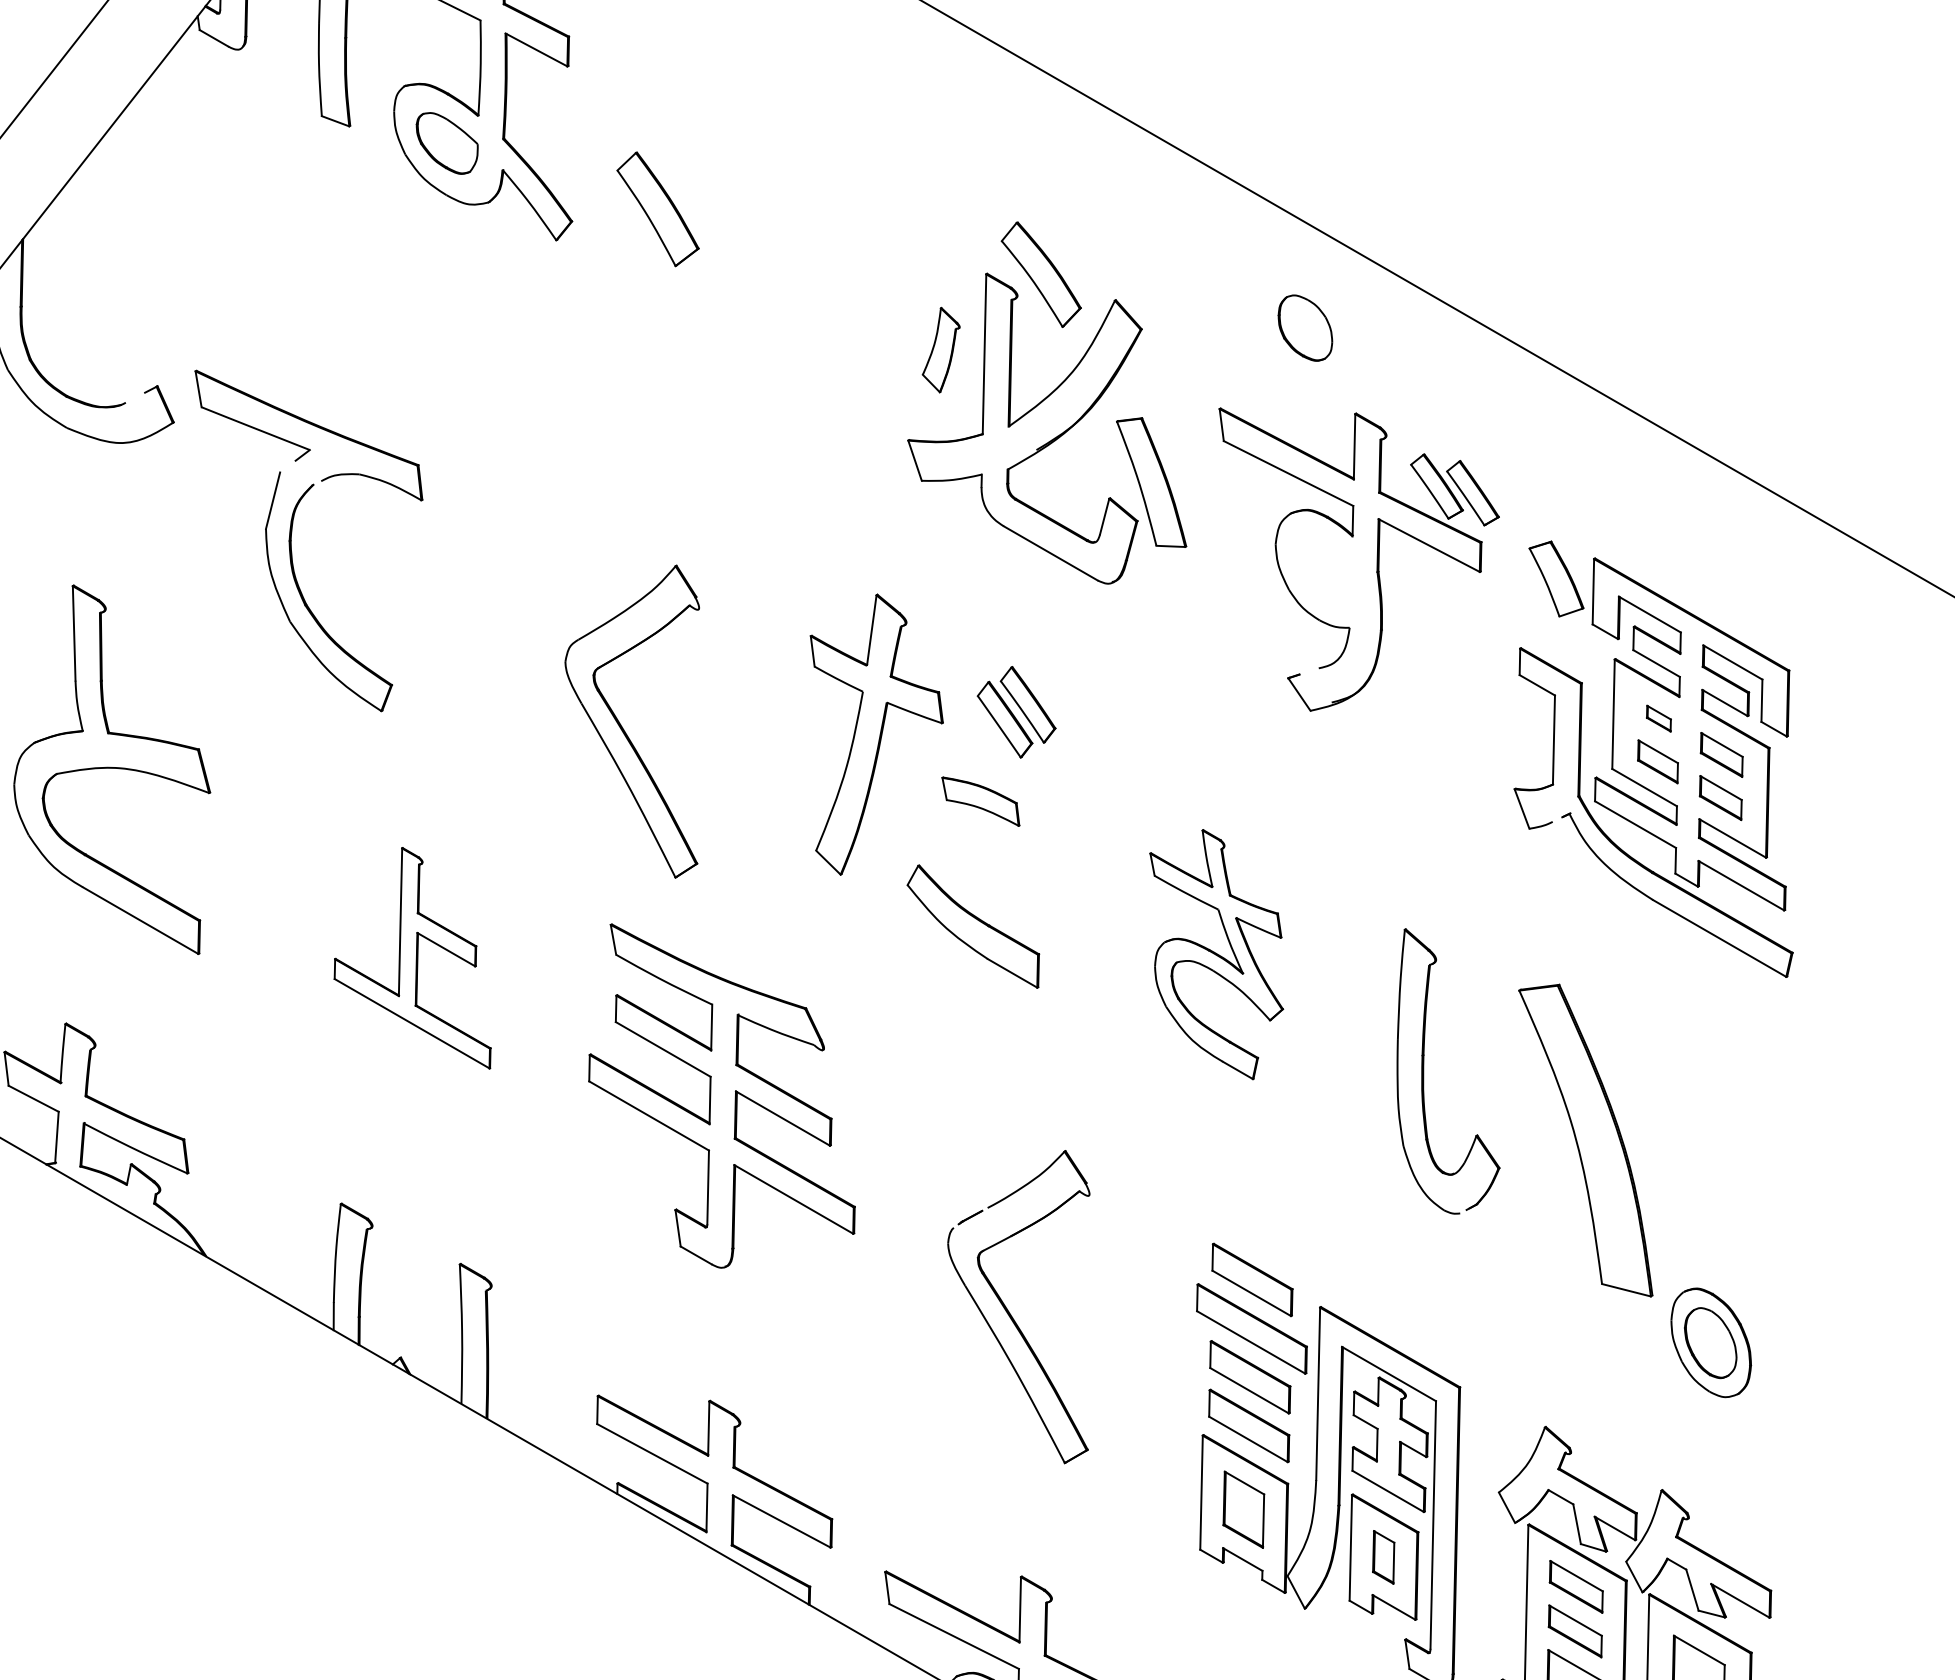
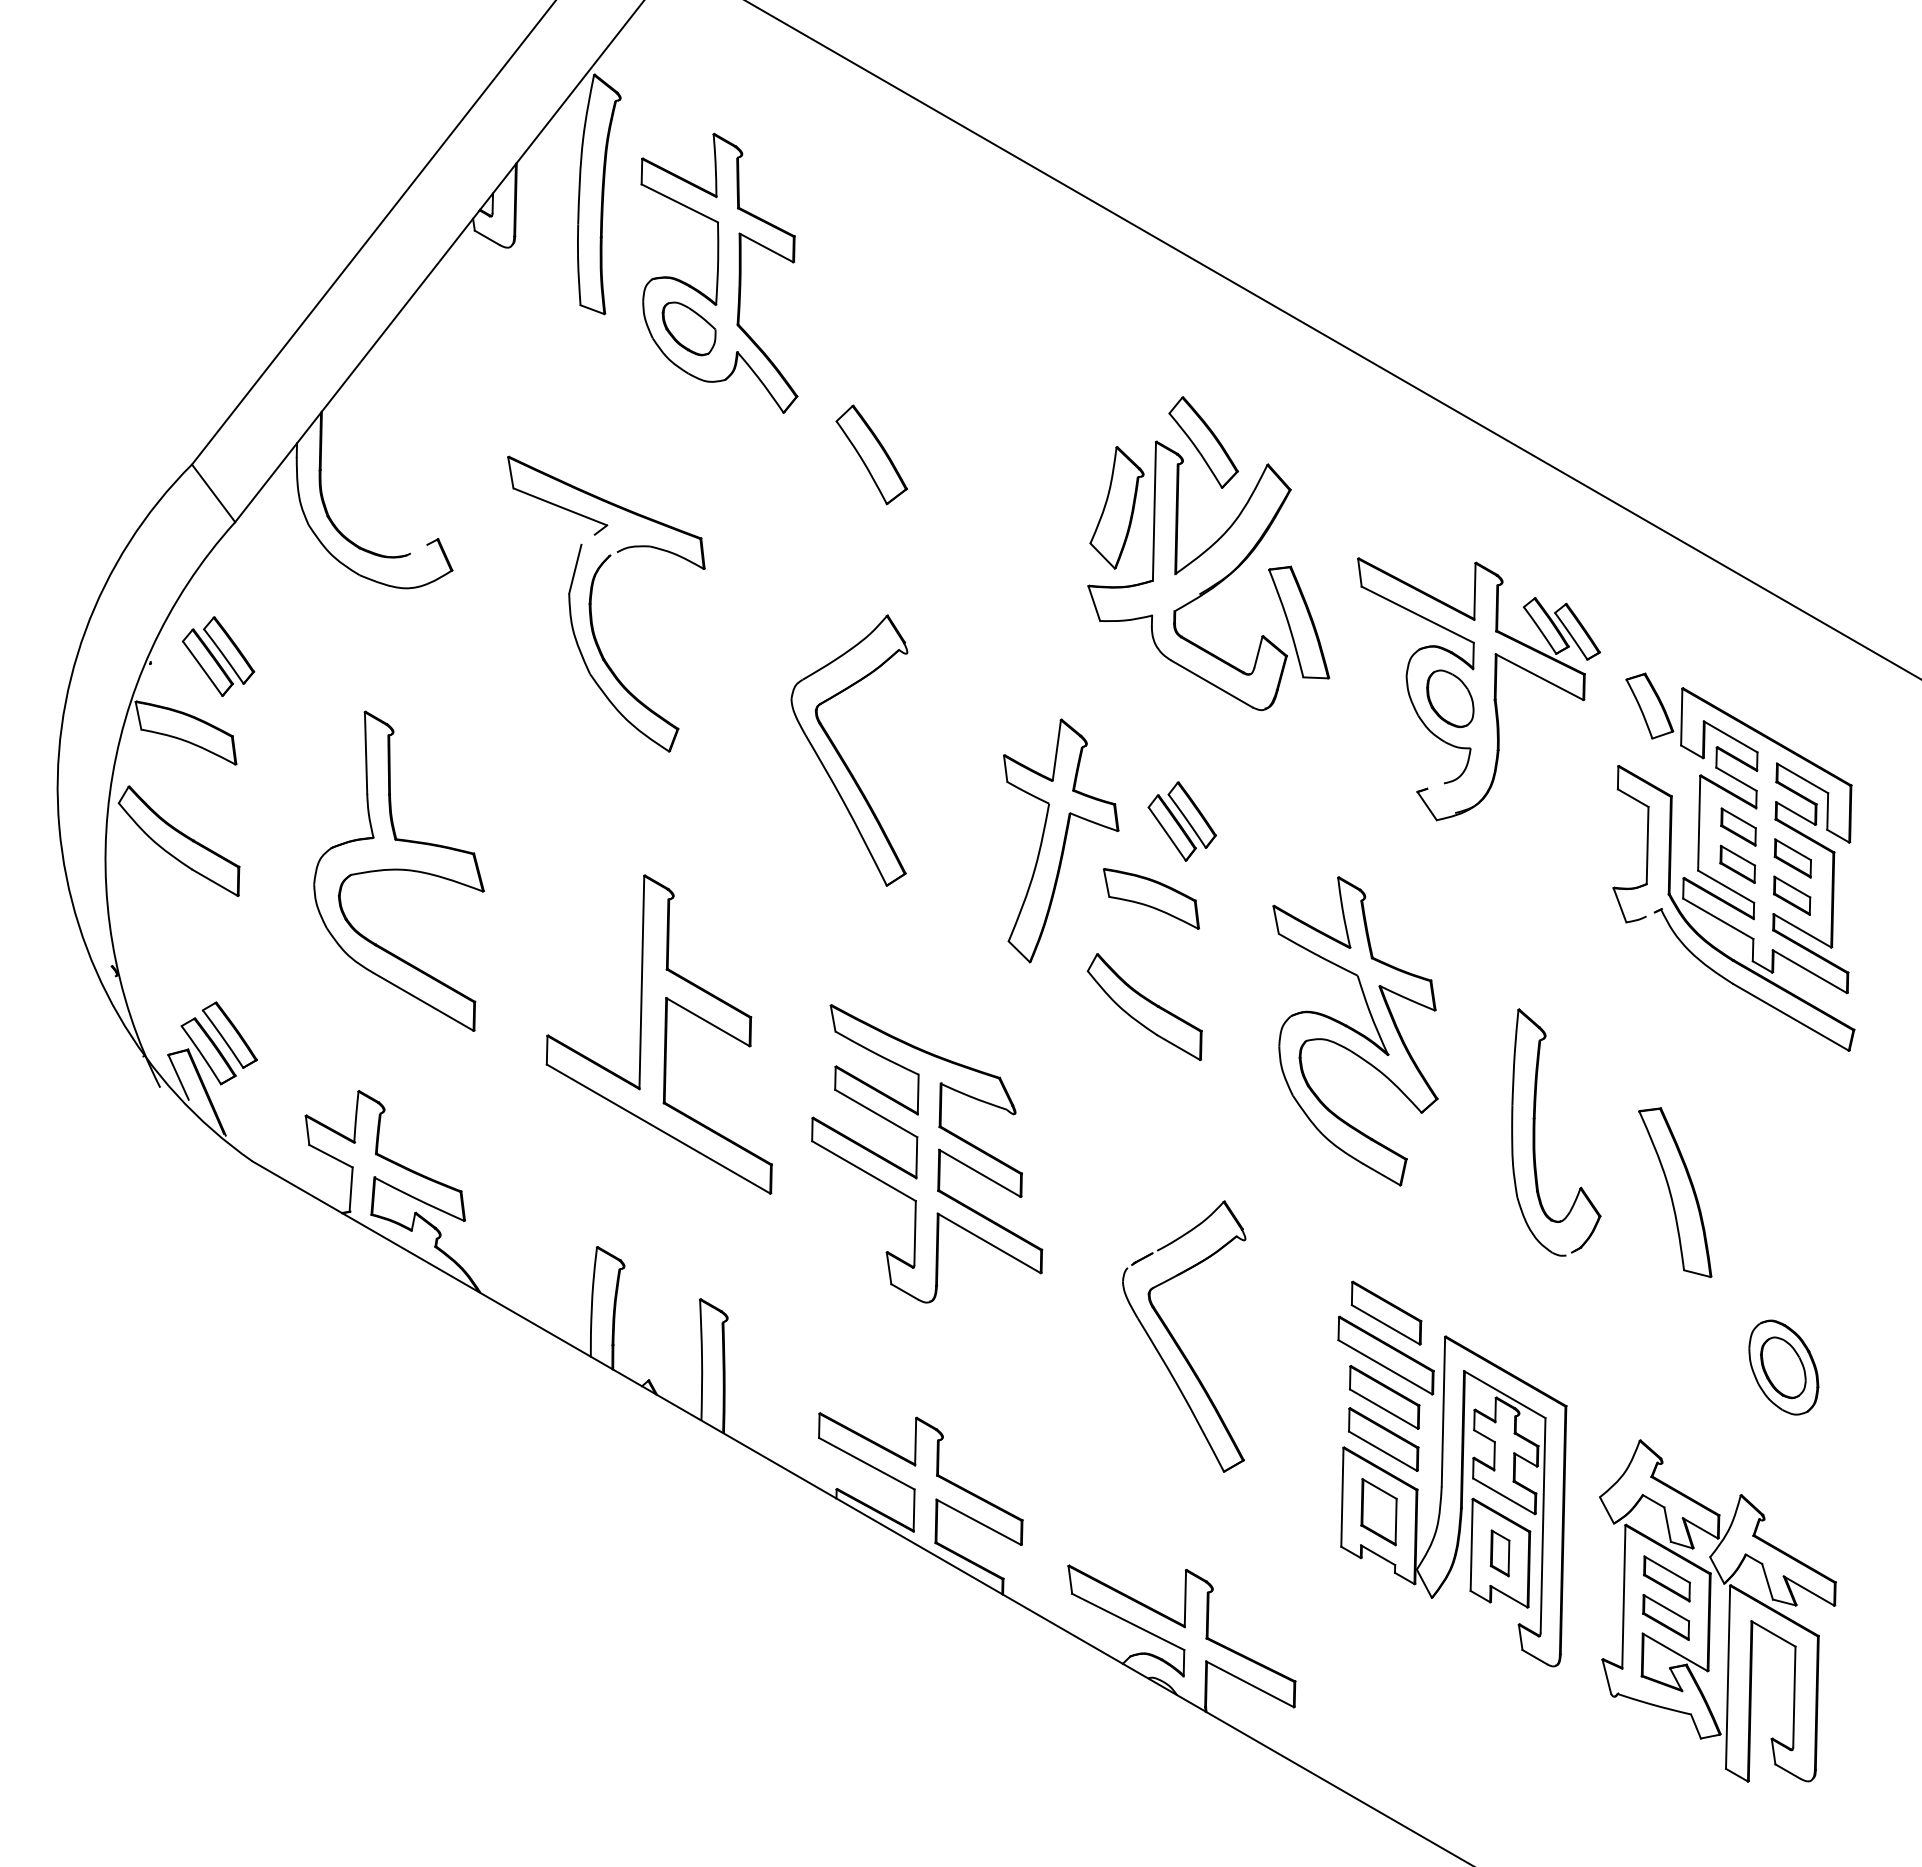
part: (657, 208) -> (871, 454), moved
part: (1305, 327) -> (1450, 698), moved
part: (940, 349) -> (1116, 507), size x1.67
part: (291, 540) -> (591, 603), moved
part: (1658, 718) -> (1738, 826), size x1.67
part: (623, 727) -> (841, 755), moved
part: (979, 801) -> (1150, 898), size x1.43
part: (1216, 954) -> (1355, 1031), size x1.43
part: (411, 958) -> (658, 1034), size x1.67
part: (1586, 1140) -> (1675, 1192), size x0.62

